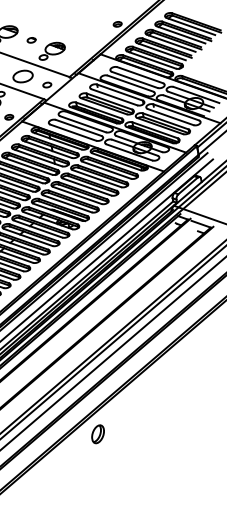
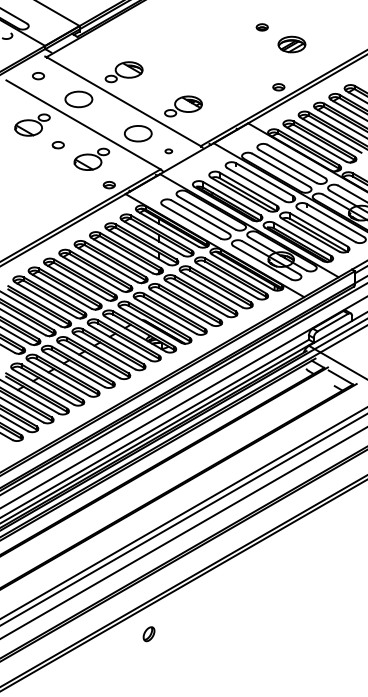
part: (31, 40) -> (158, 87), removed
part: (47, 85) -> (168, 151), size x0.6
part: (97, 433) -> (148, 633), size x0.6

